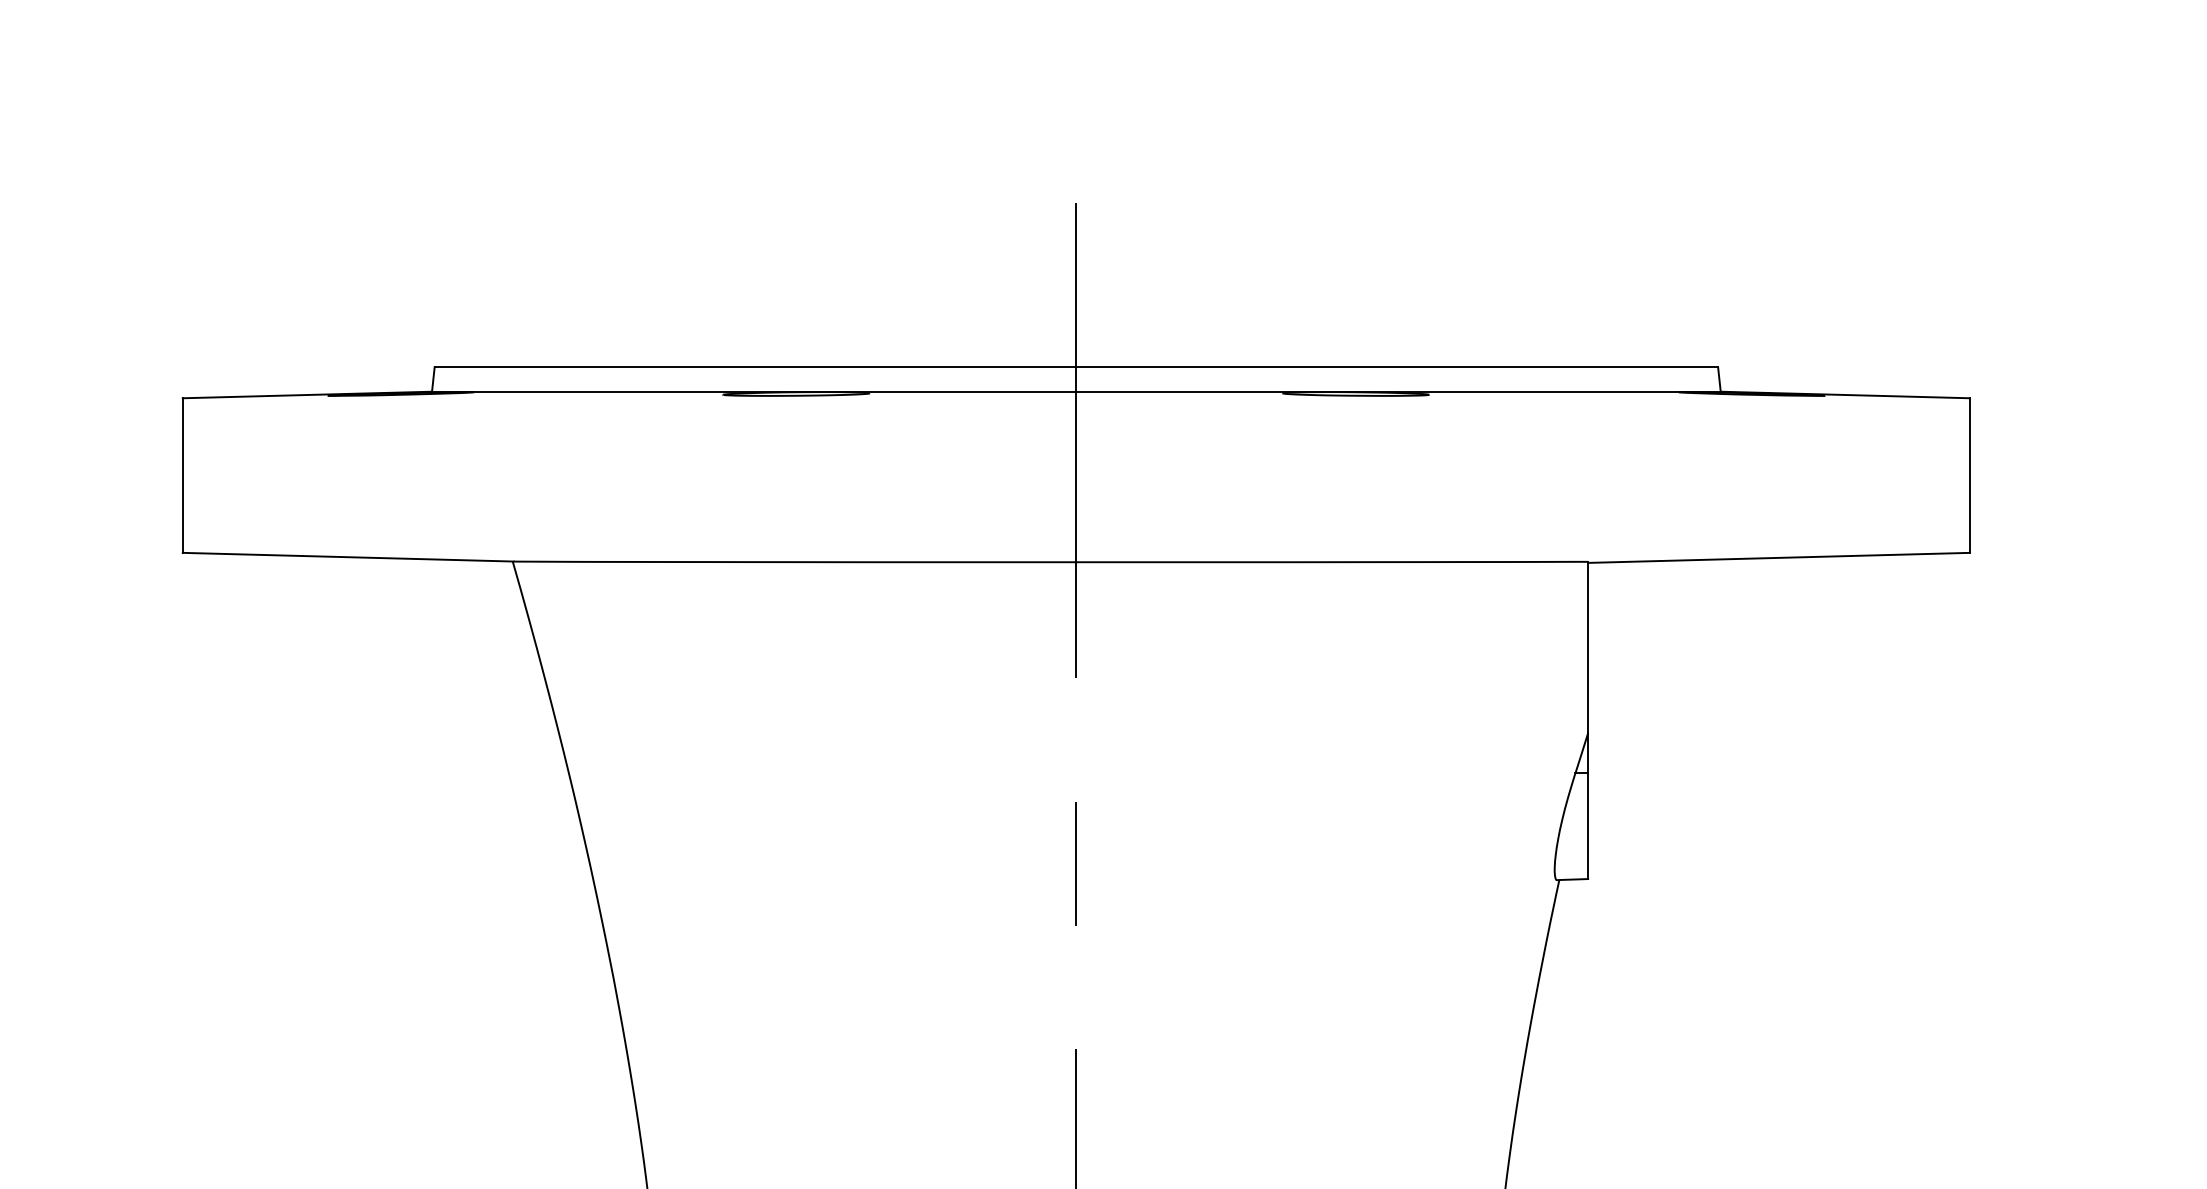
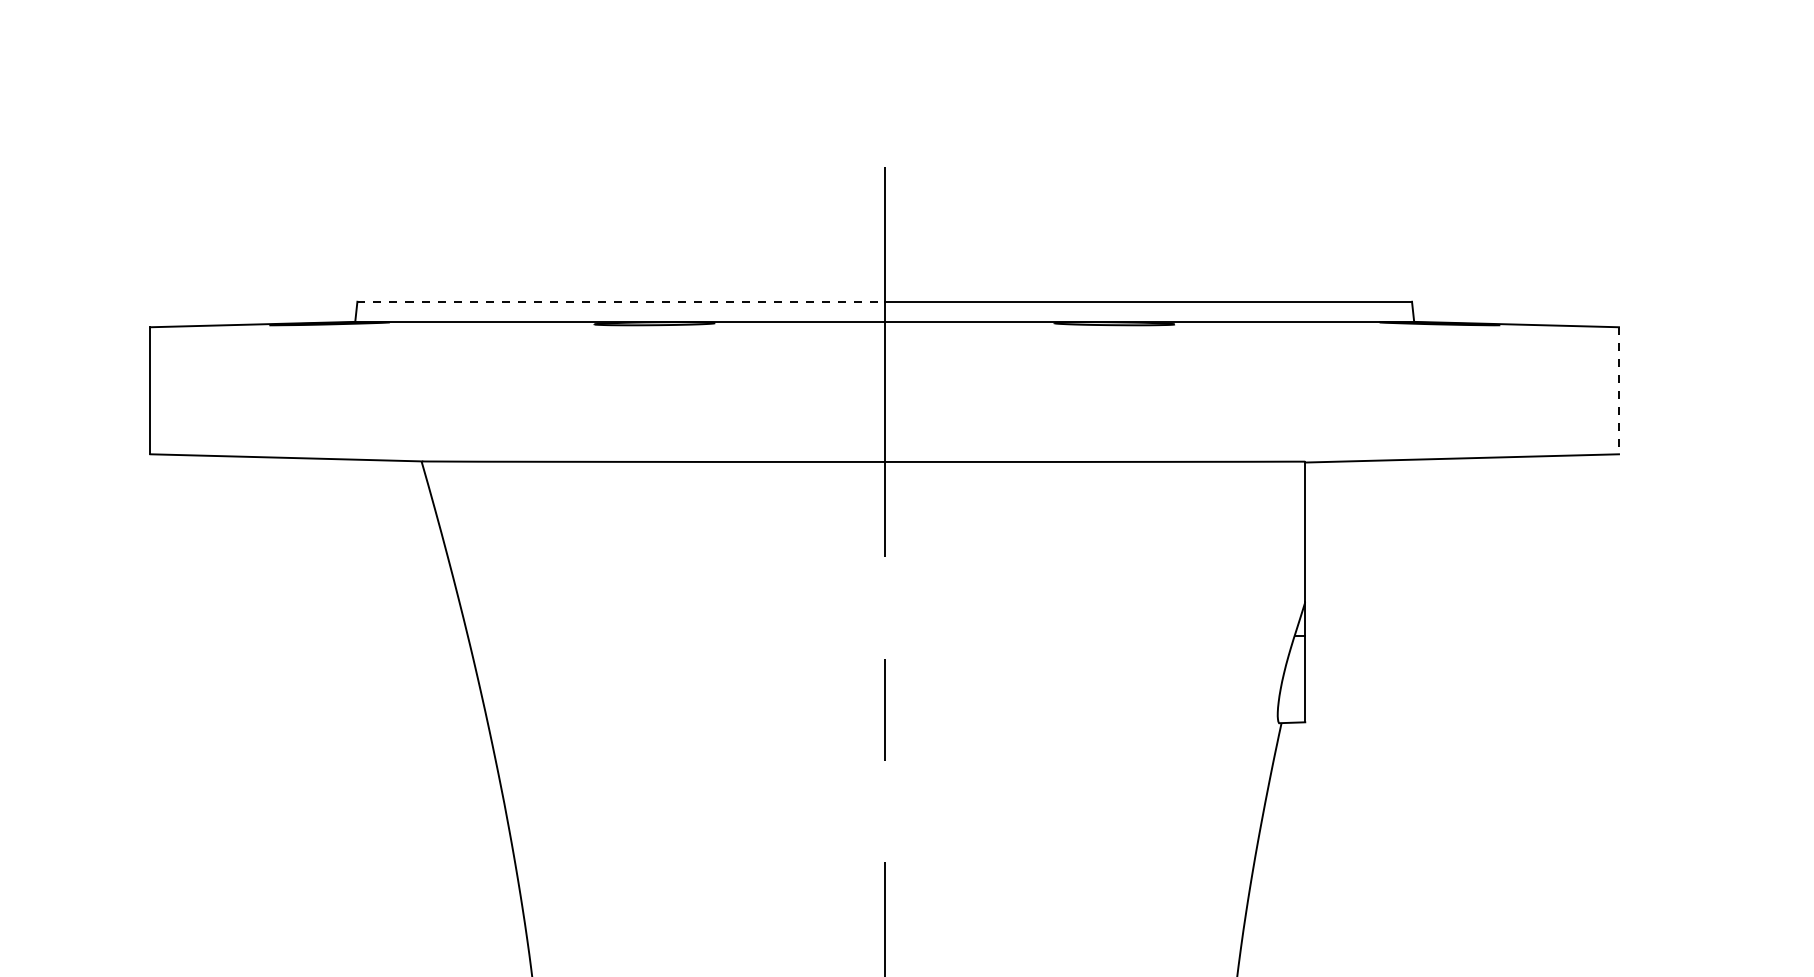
line: (755, 367) -> (621, 301), solid -> dashed
line: (1969, 476) -> (1618, 391), solid -> dashed

